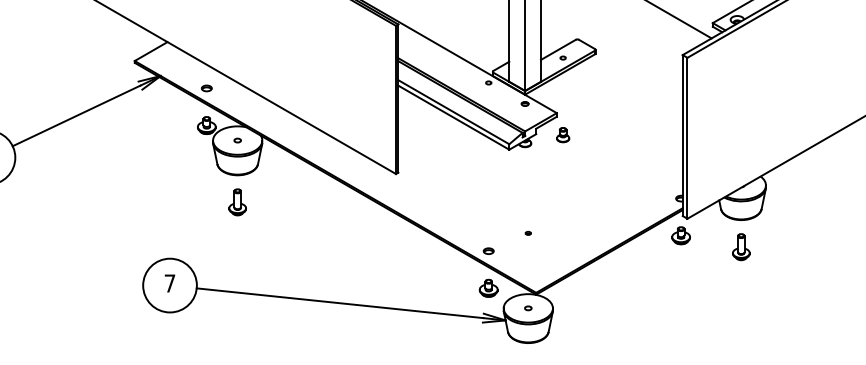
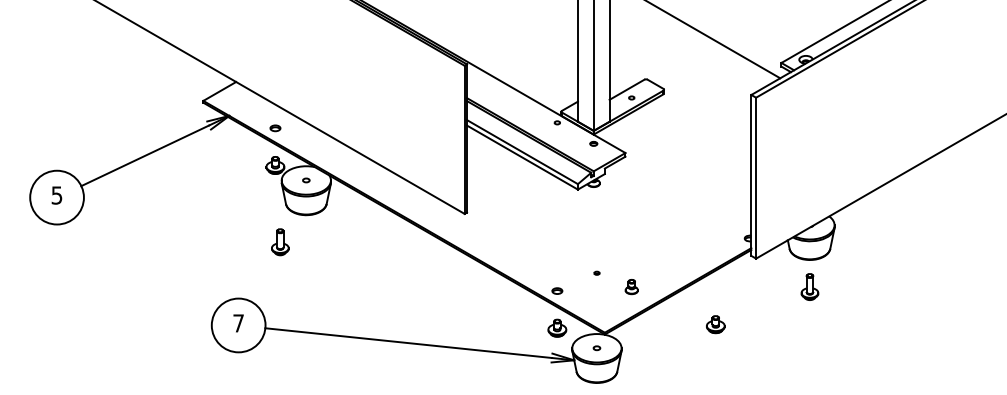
part: (562, 135) -> (631, 287), moved
part: (237, 202) -> (280, 242), moved
part: (680, 235) -> (715, 324), moved

